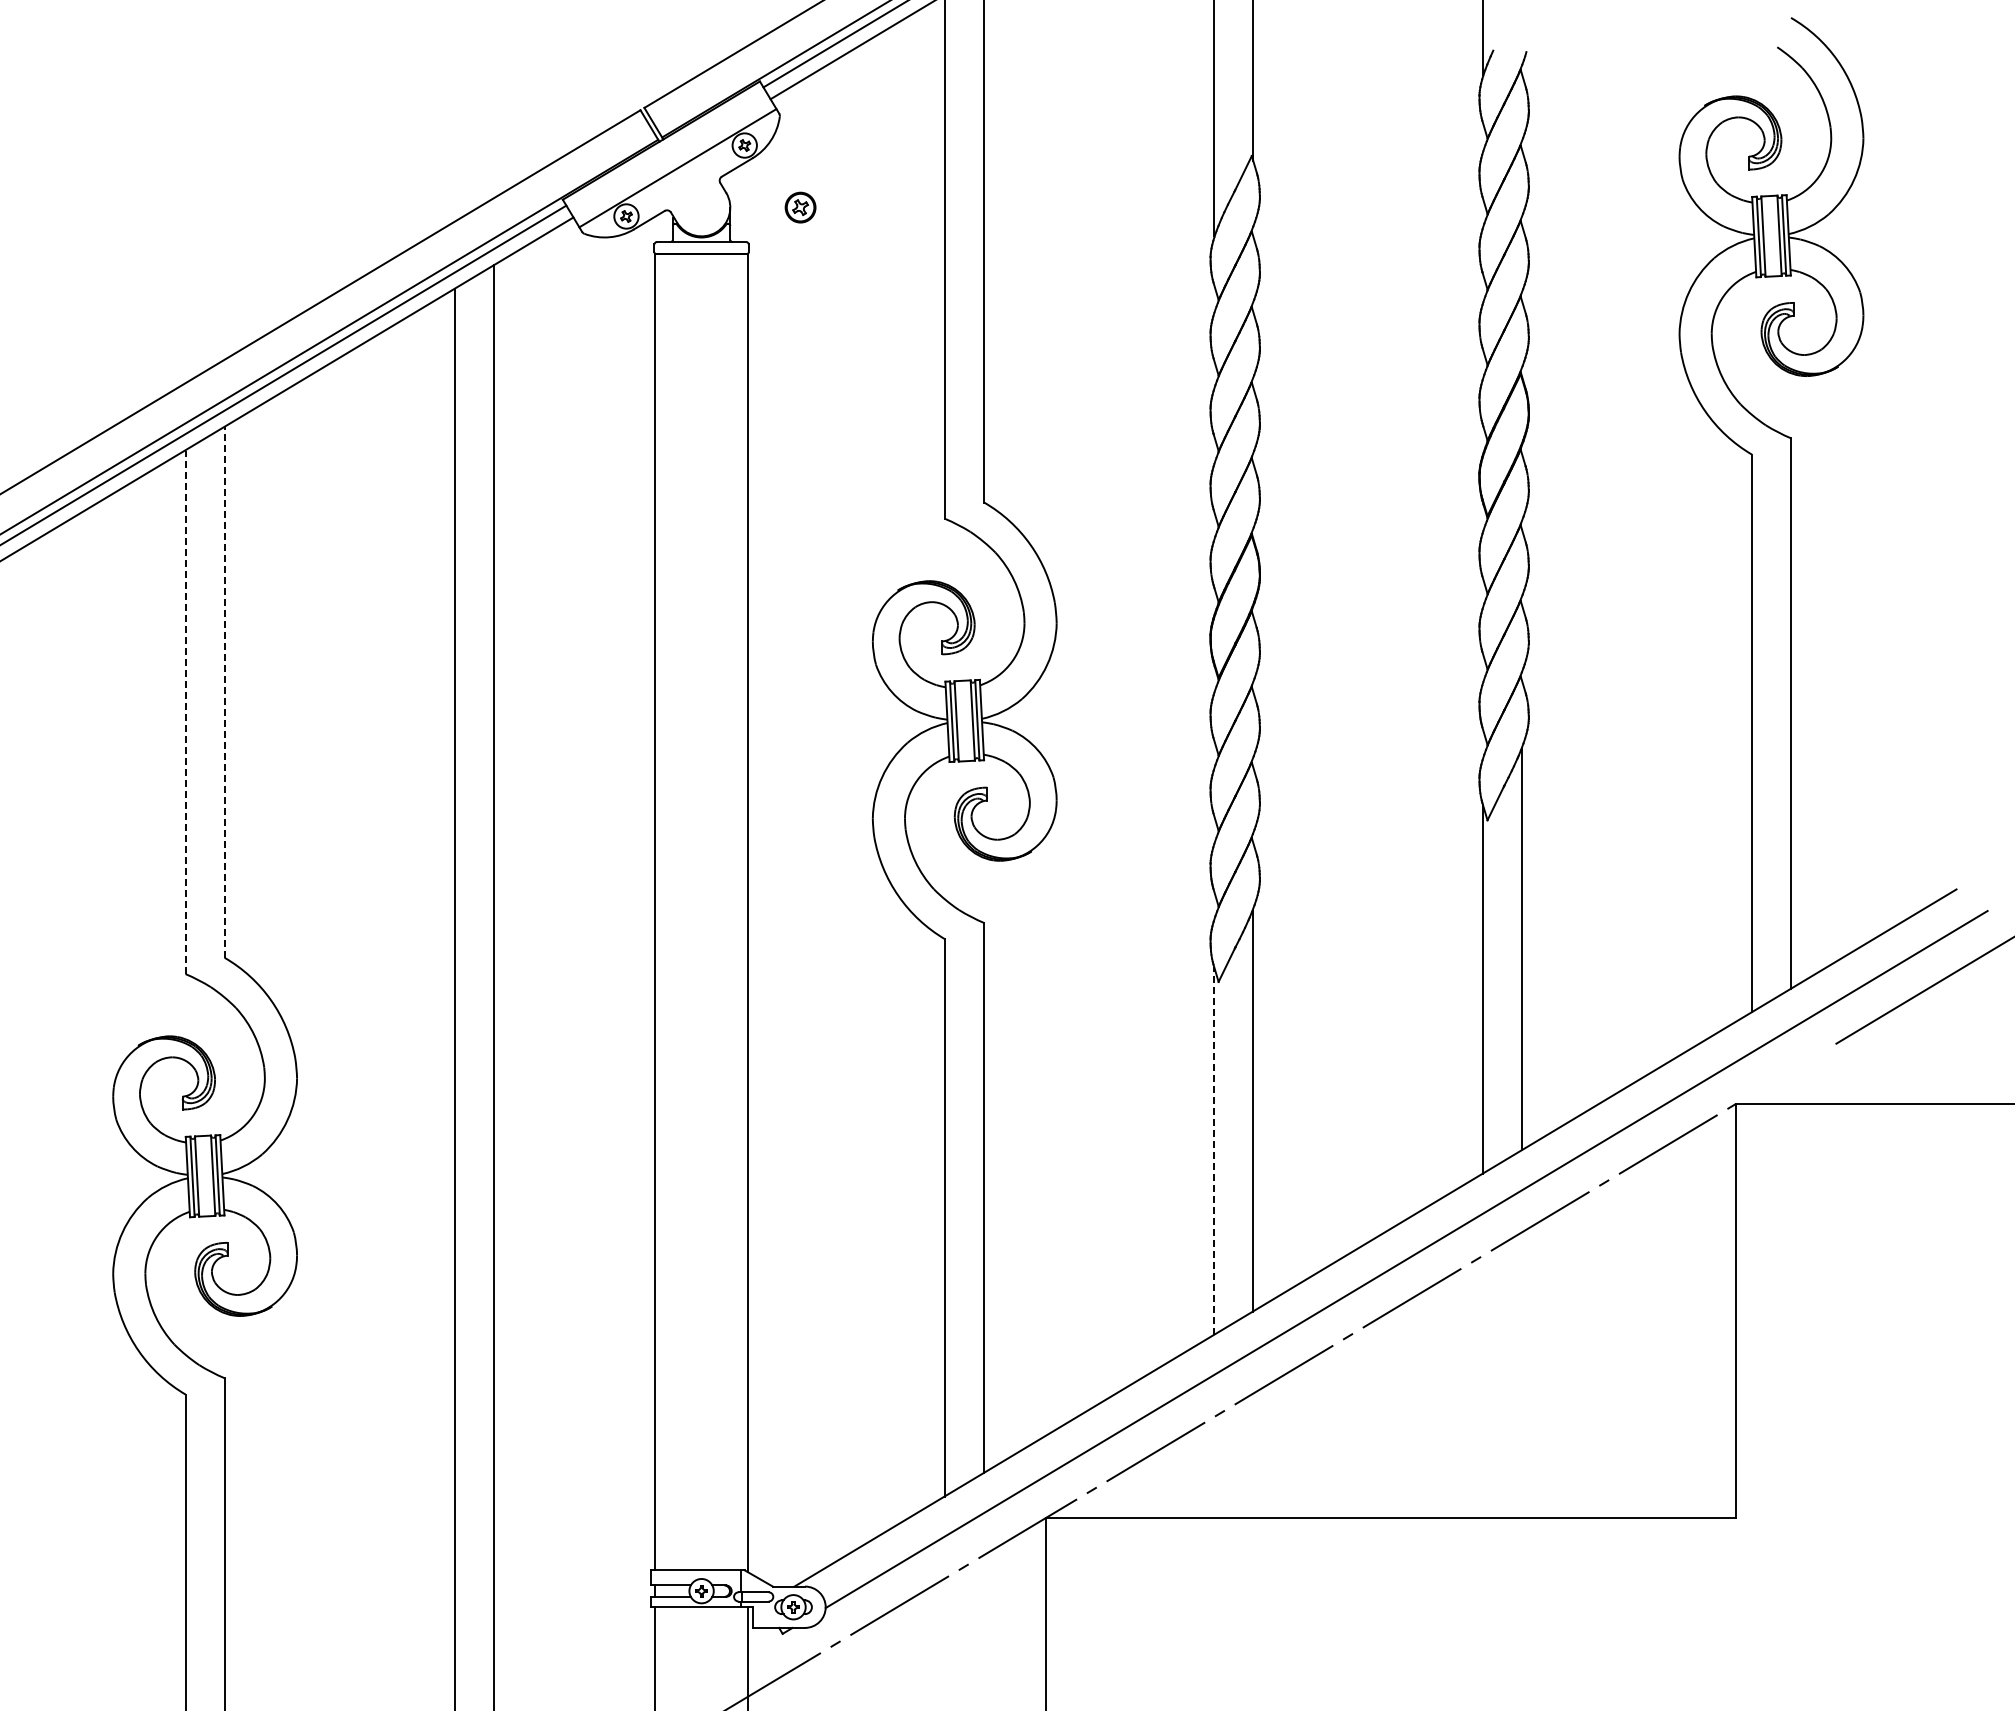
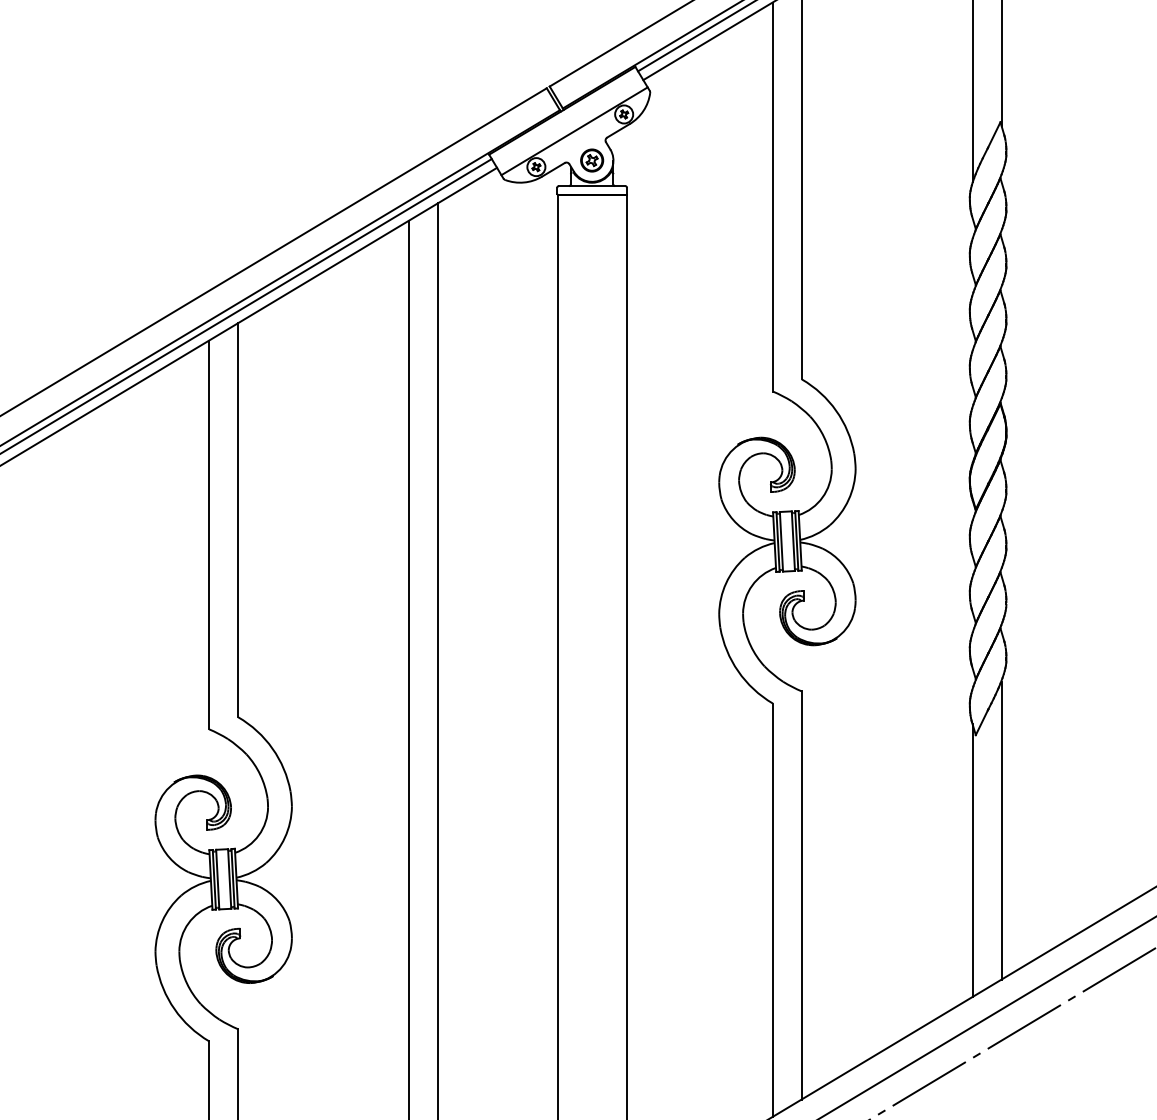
part: (800, 207) -> (592, 160), moved
line: (224, 691) -> (238, 519), dashed -> solid
line: (185, 712) -> (209, 535), dashed -> solid
line: (1214, 1150) -> (972, 860), dashed -> solid

